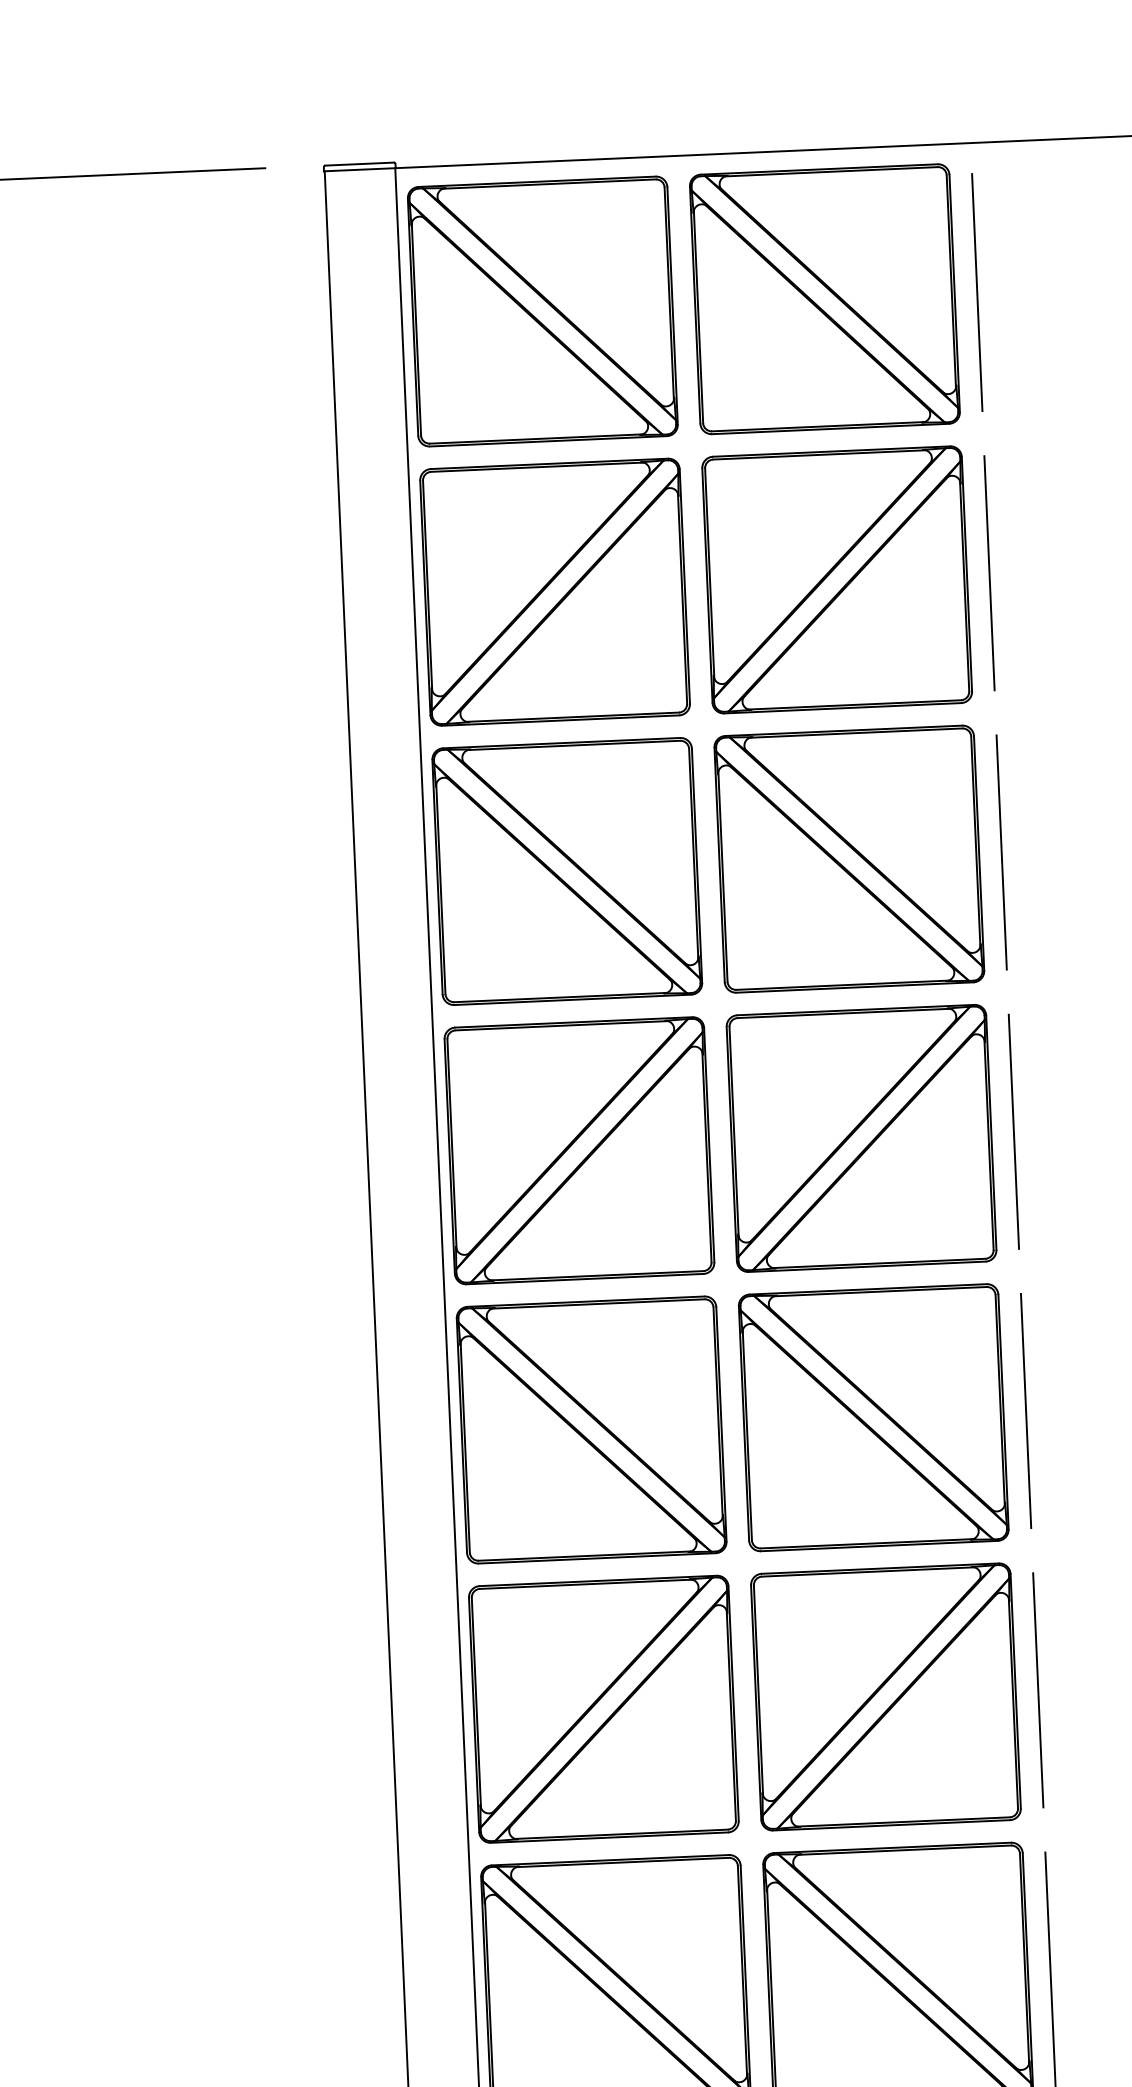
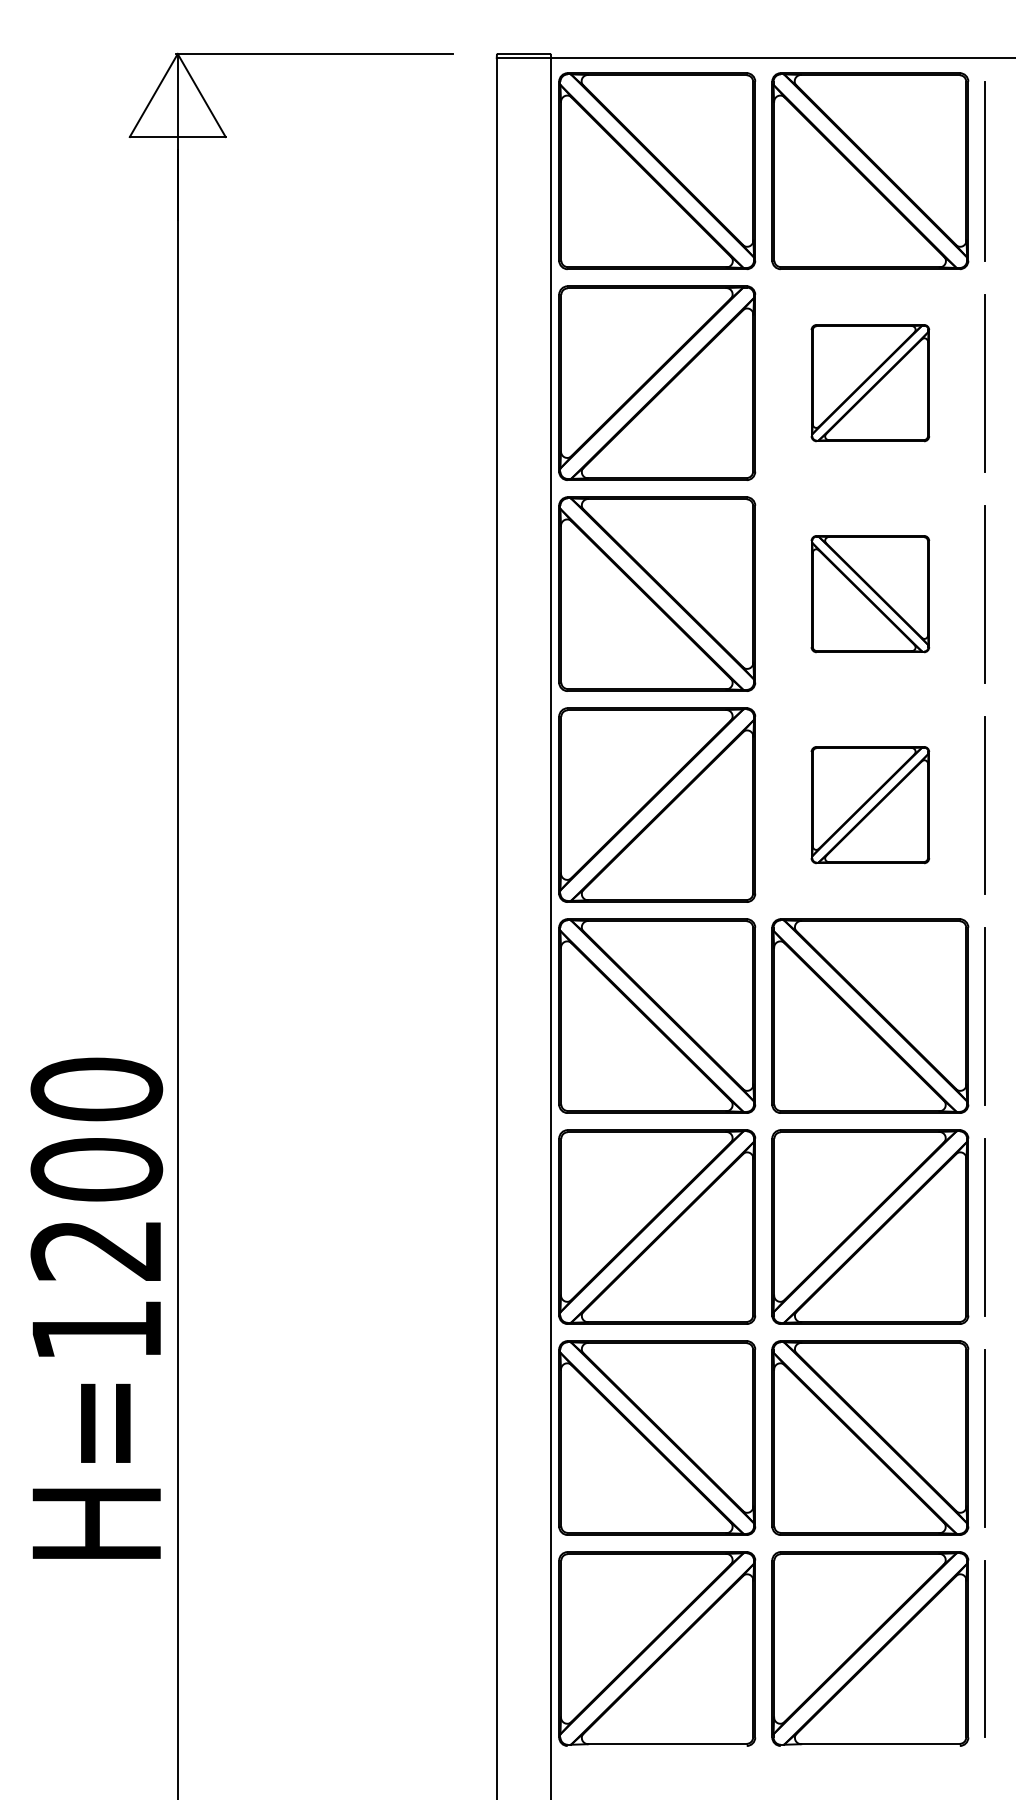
part: (837, 578) -> (870, 382), size x0.6
part: (849, 858) -> (870, 593), size x0.6
part: (861, 1137) -> (870, 804), size x0.6

